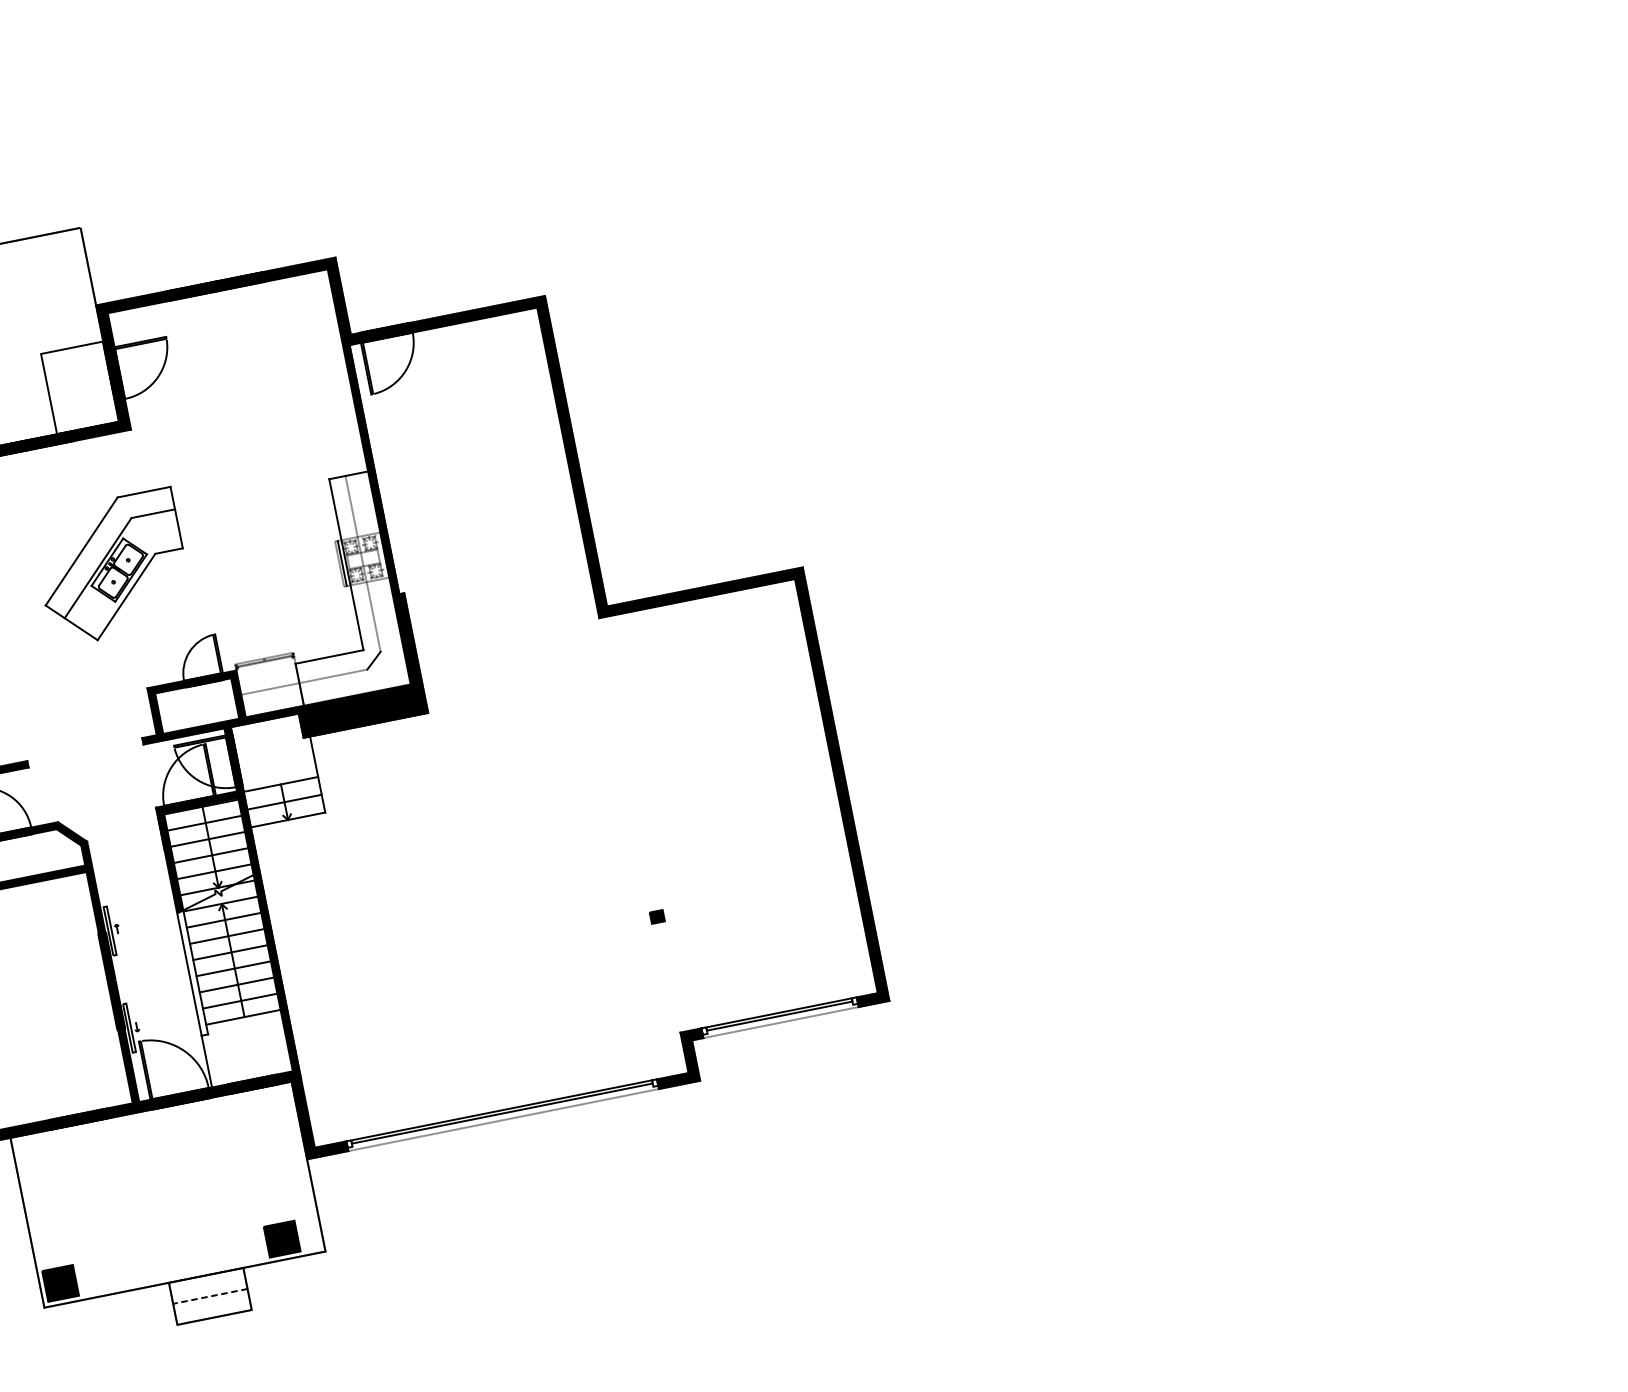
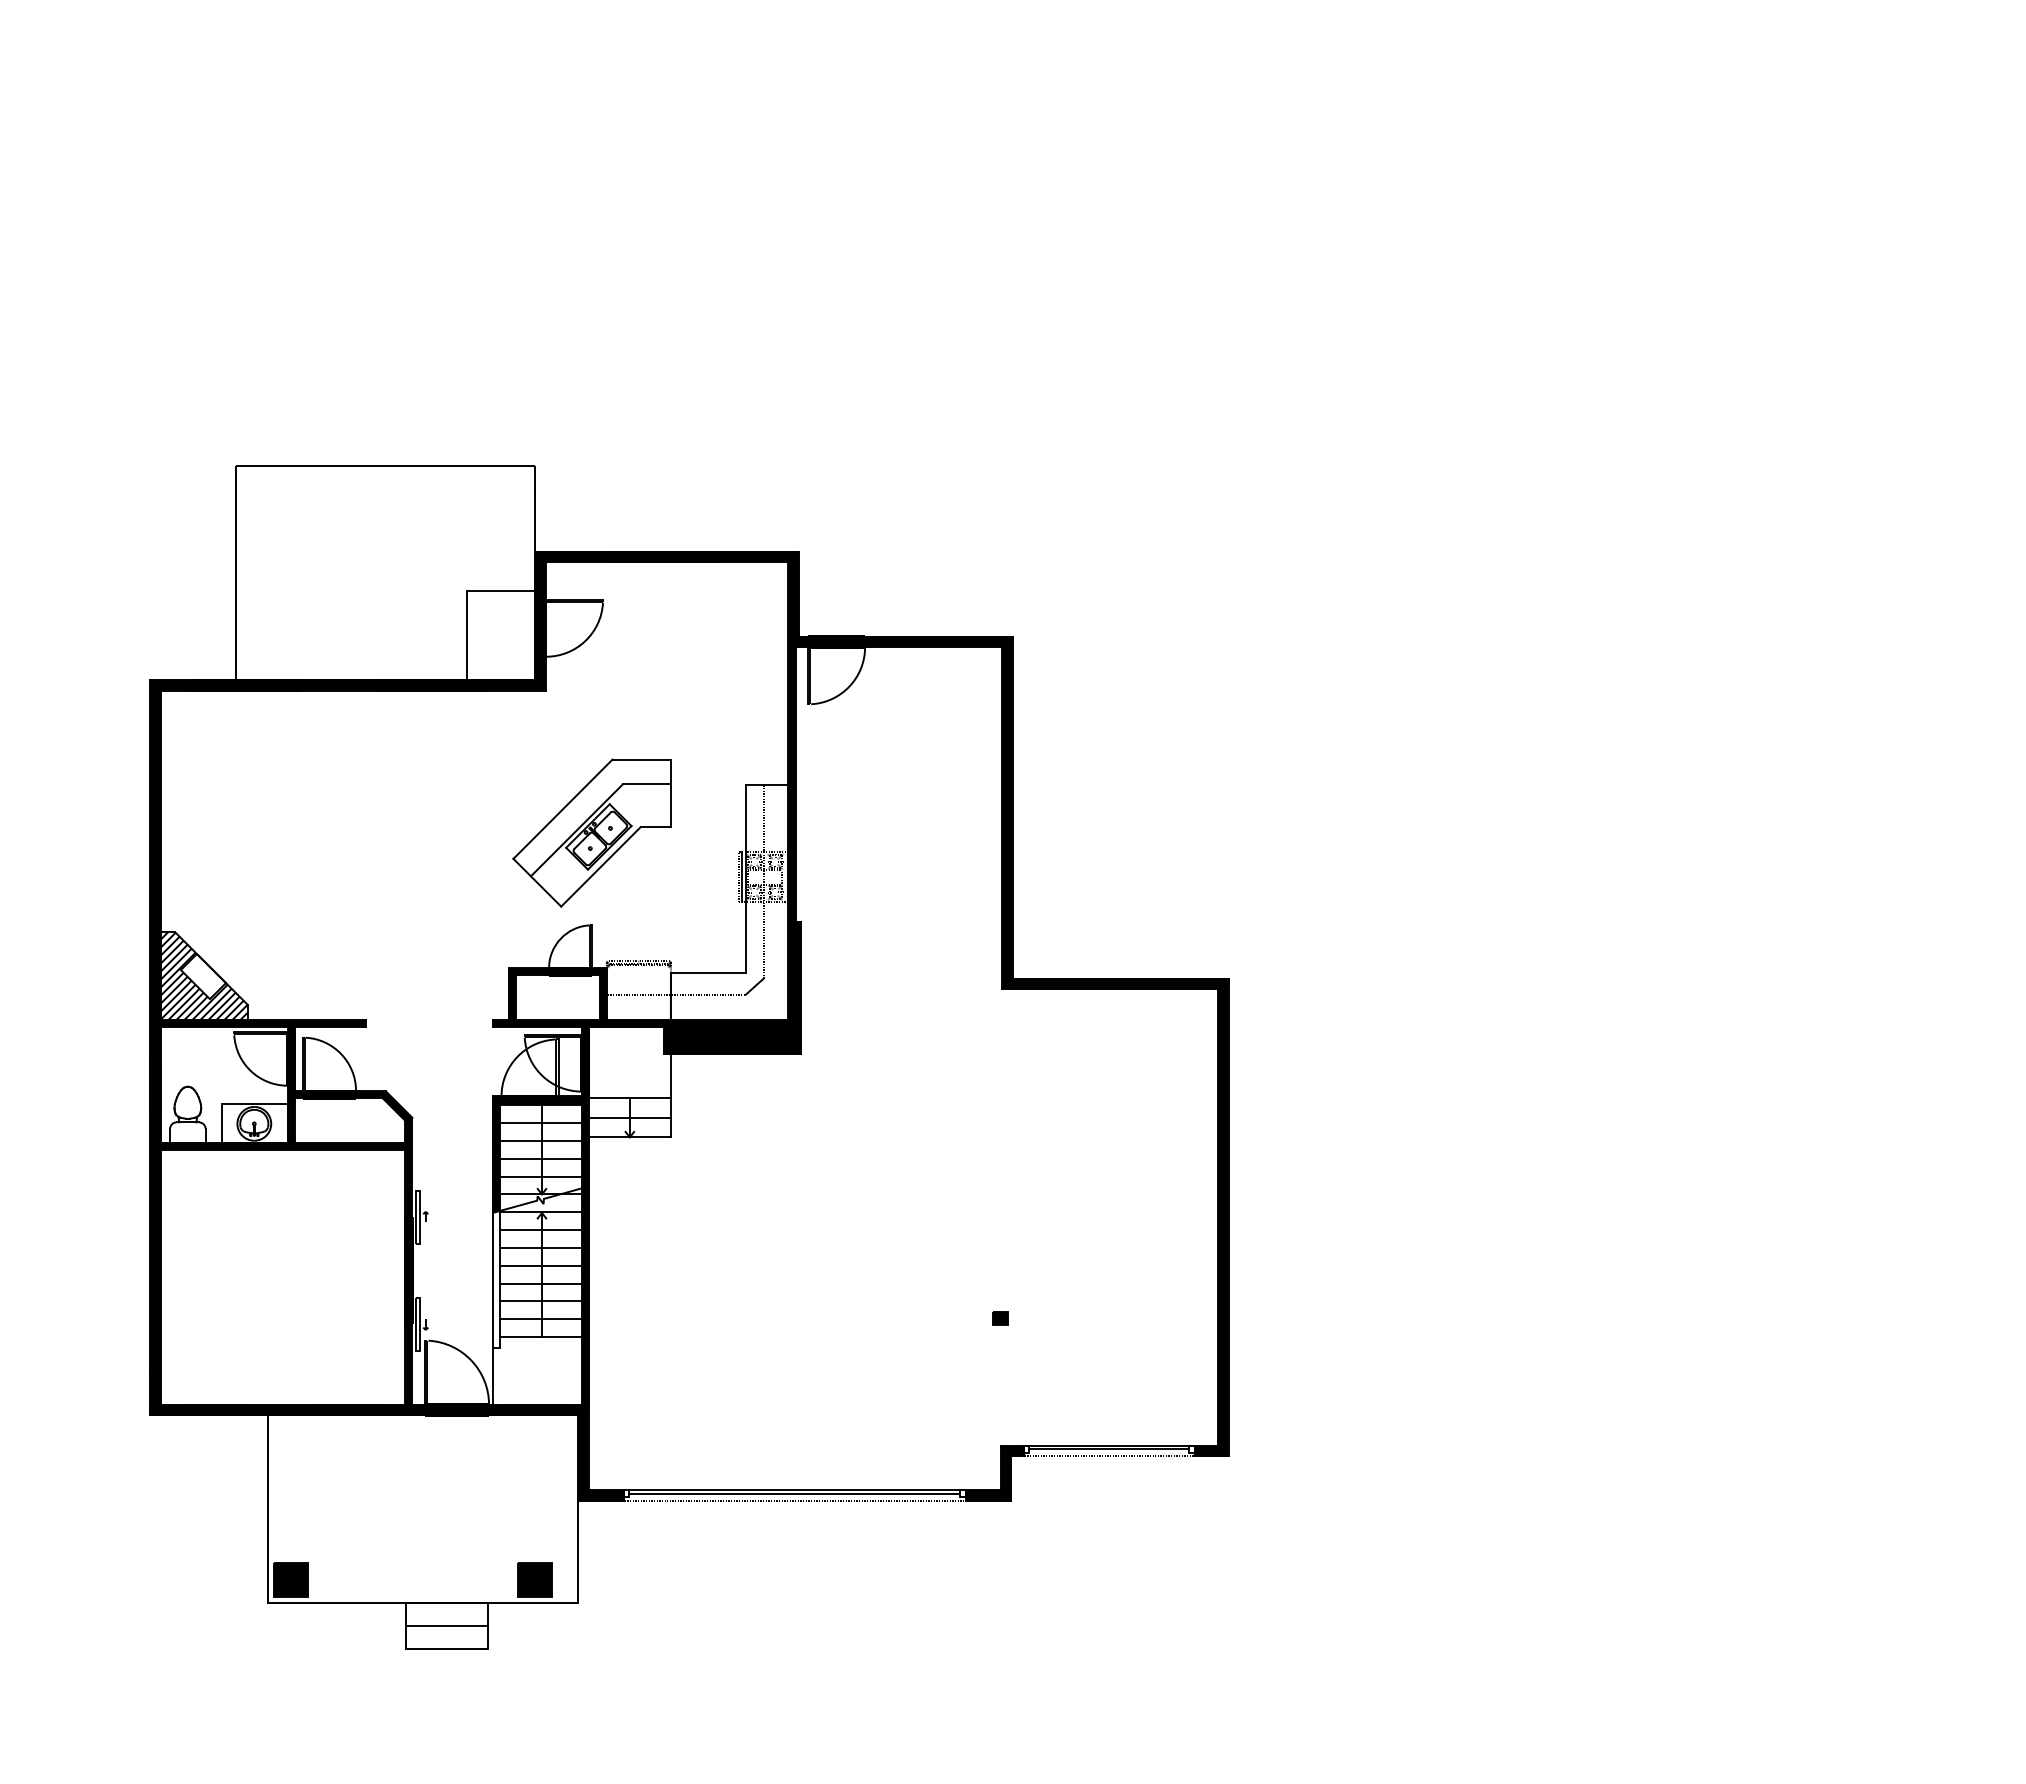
part: (111, 567) -> (591, 832), moved
line: (210, 1296) -> (446, 1625), dashed -> solid

